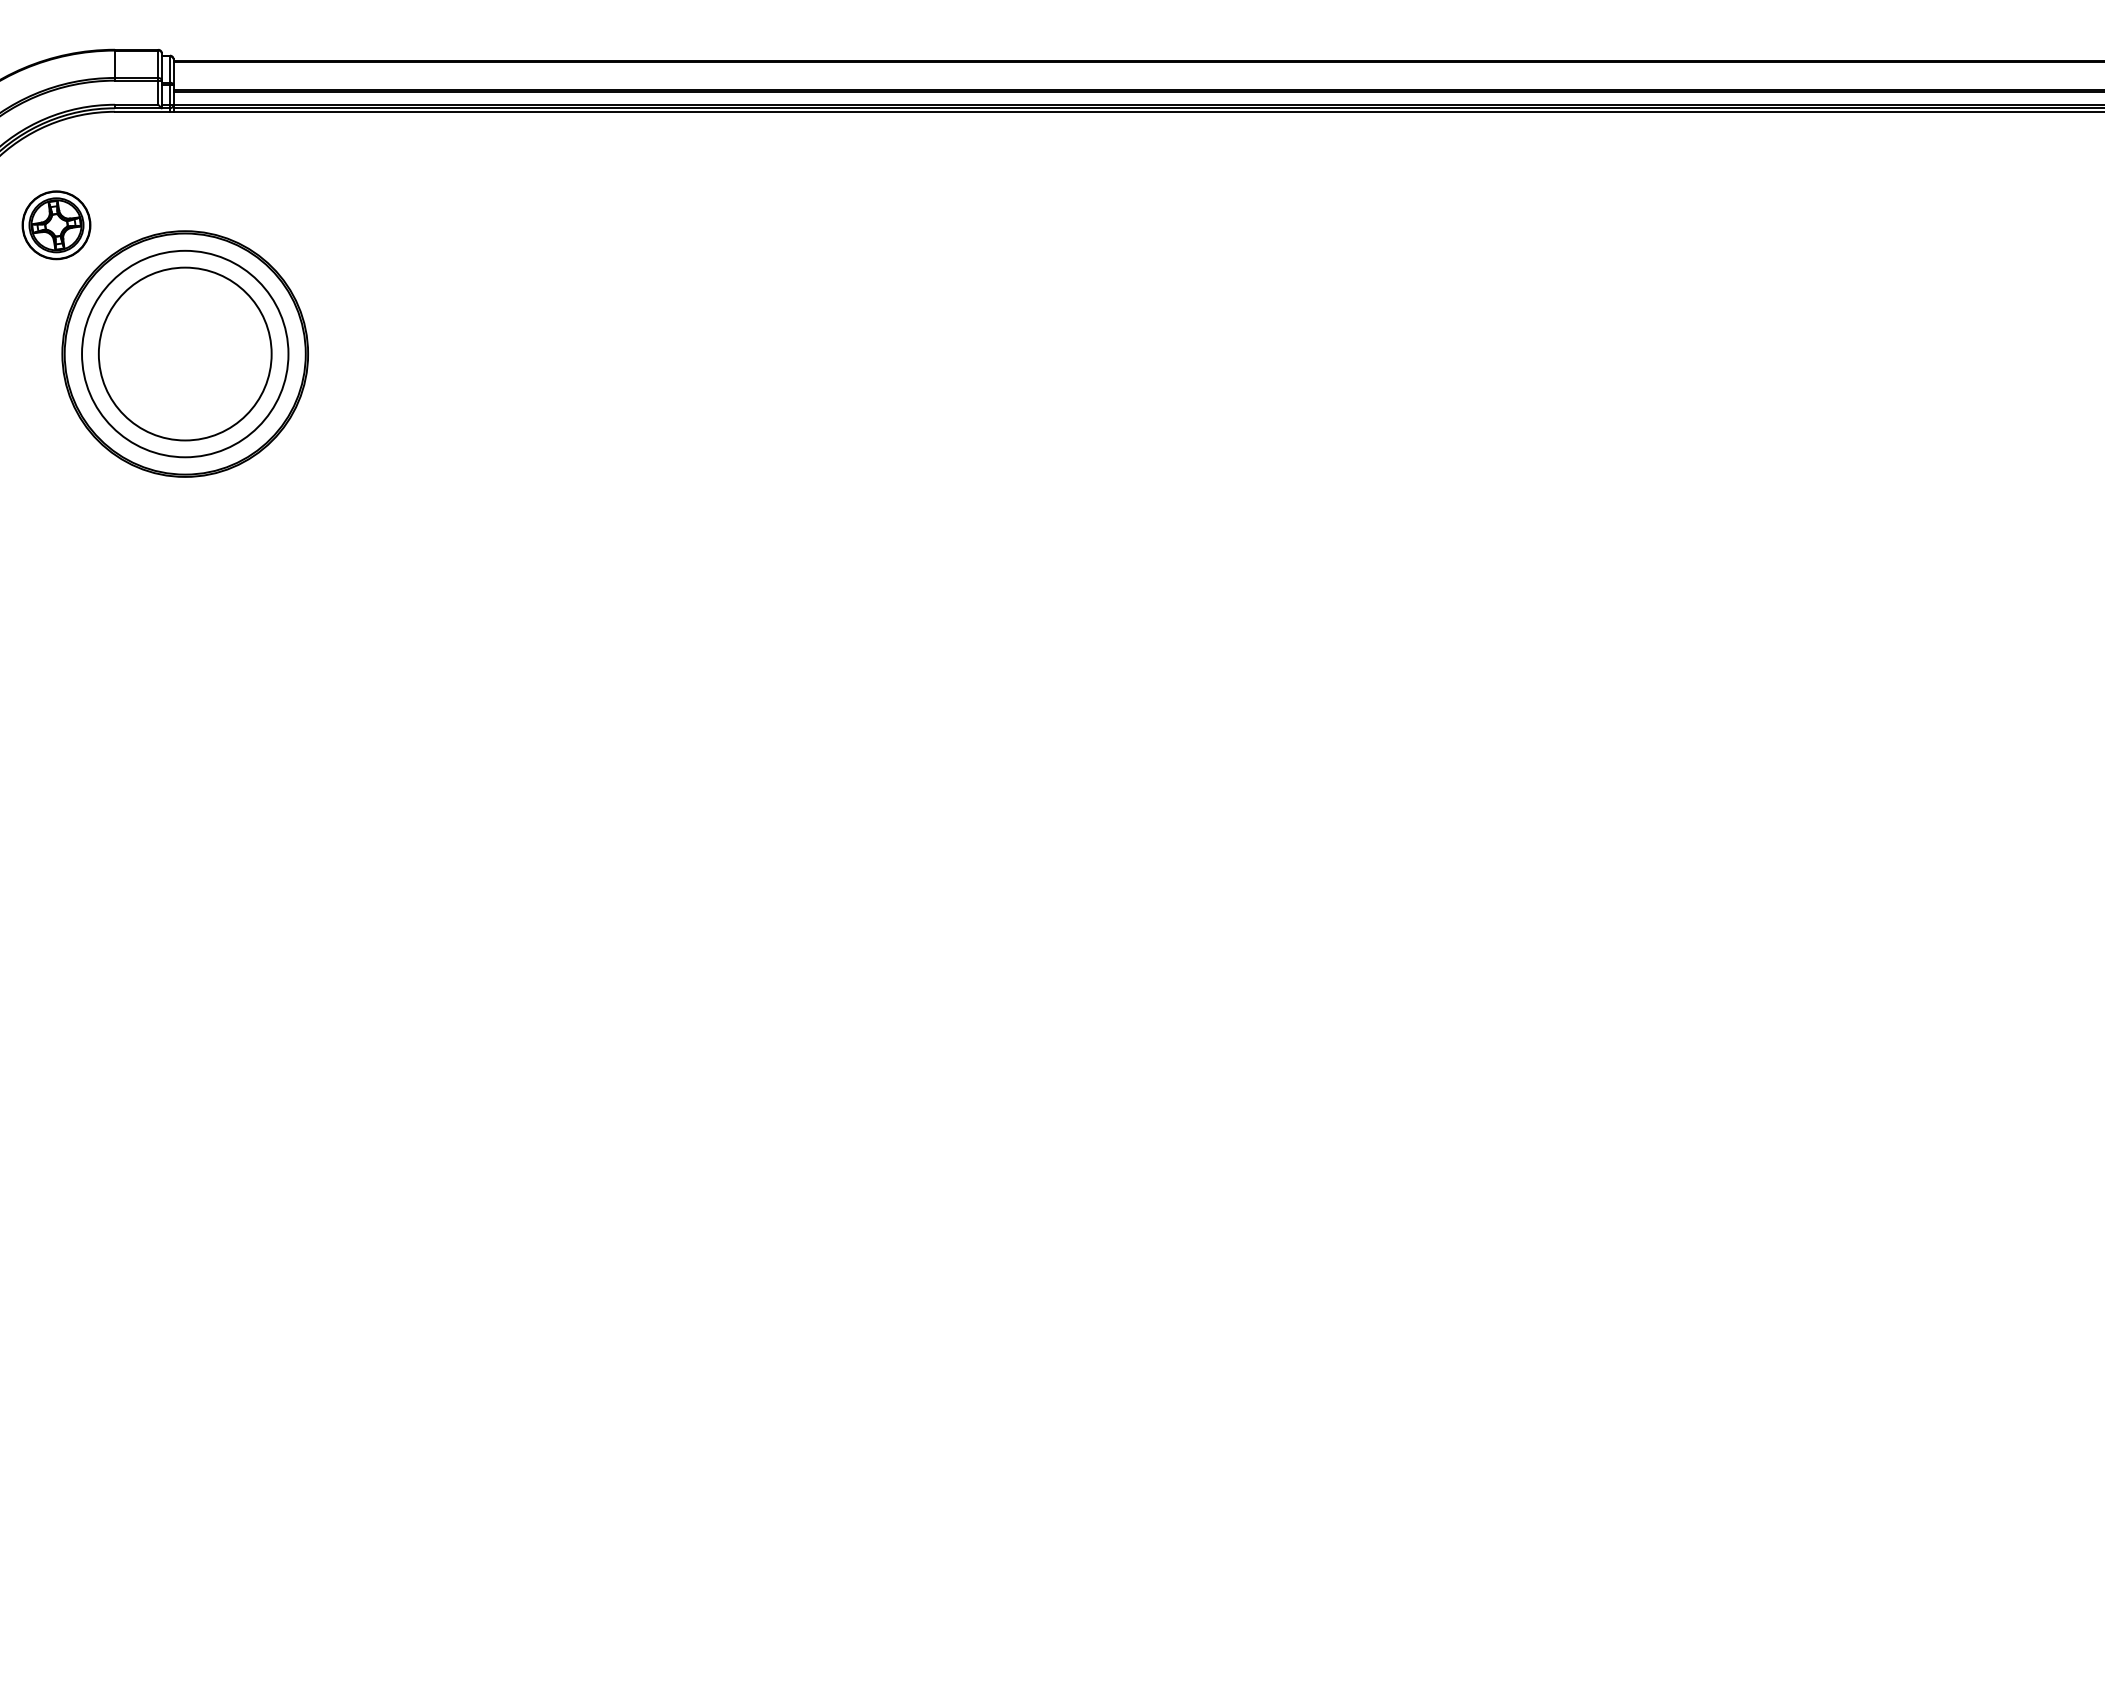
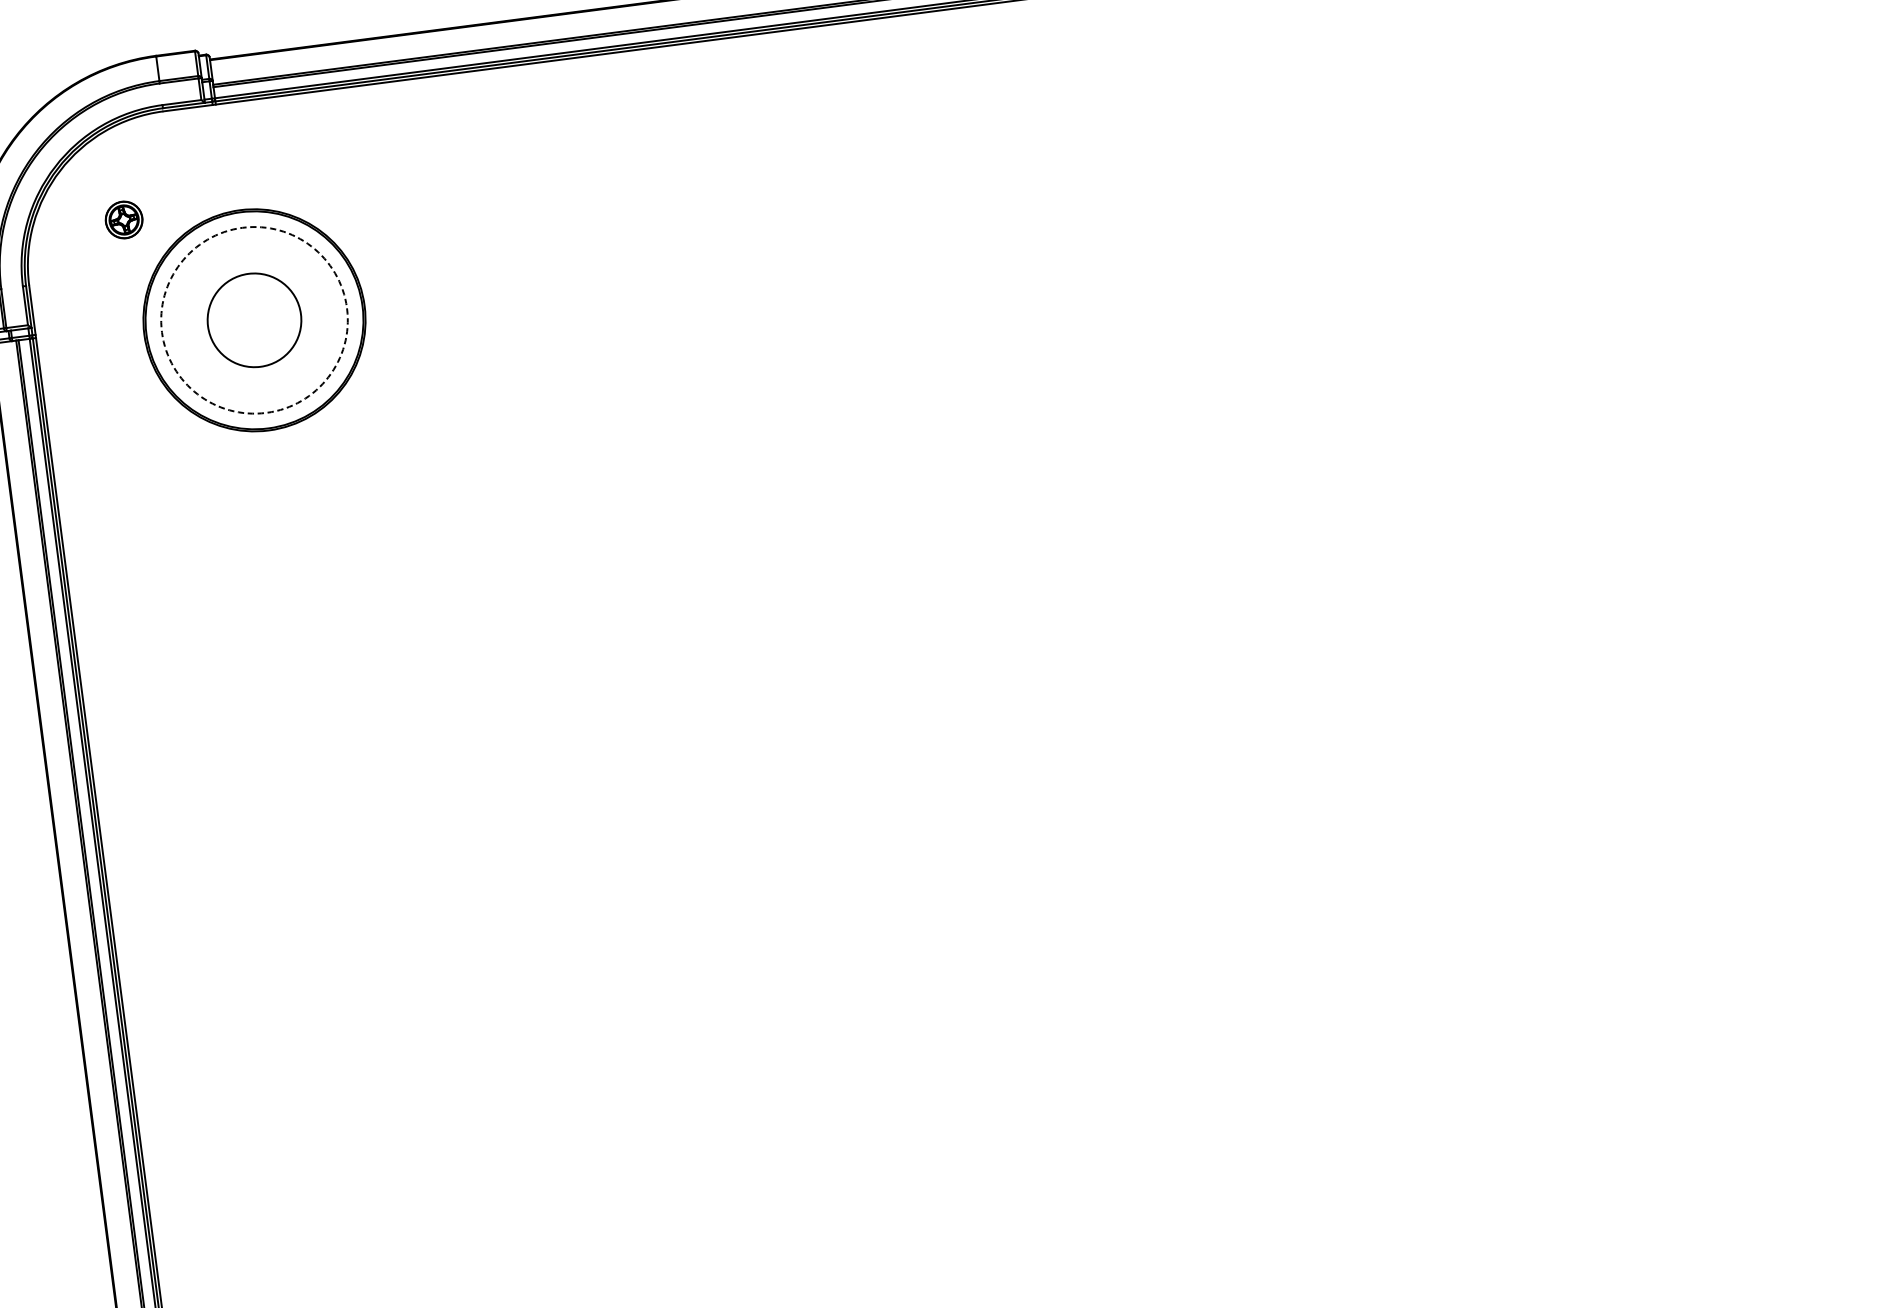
part: (56, 225) -> (124, 220), size x0.6
circle: (184, 353) -> (253, 319), size x0.6
circle: (185, 353) -> (254, 319), solid -> dashed

